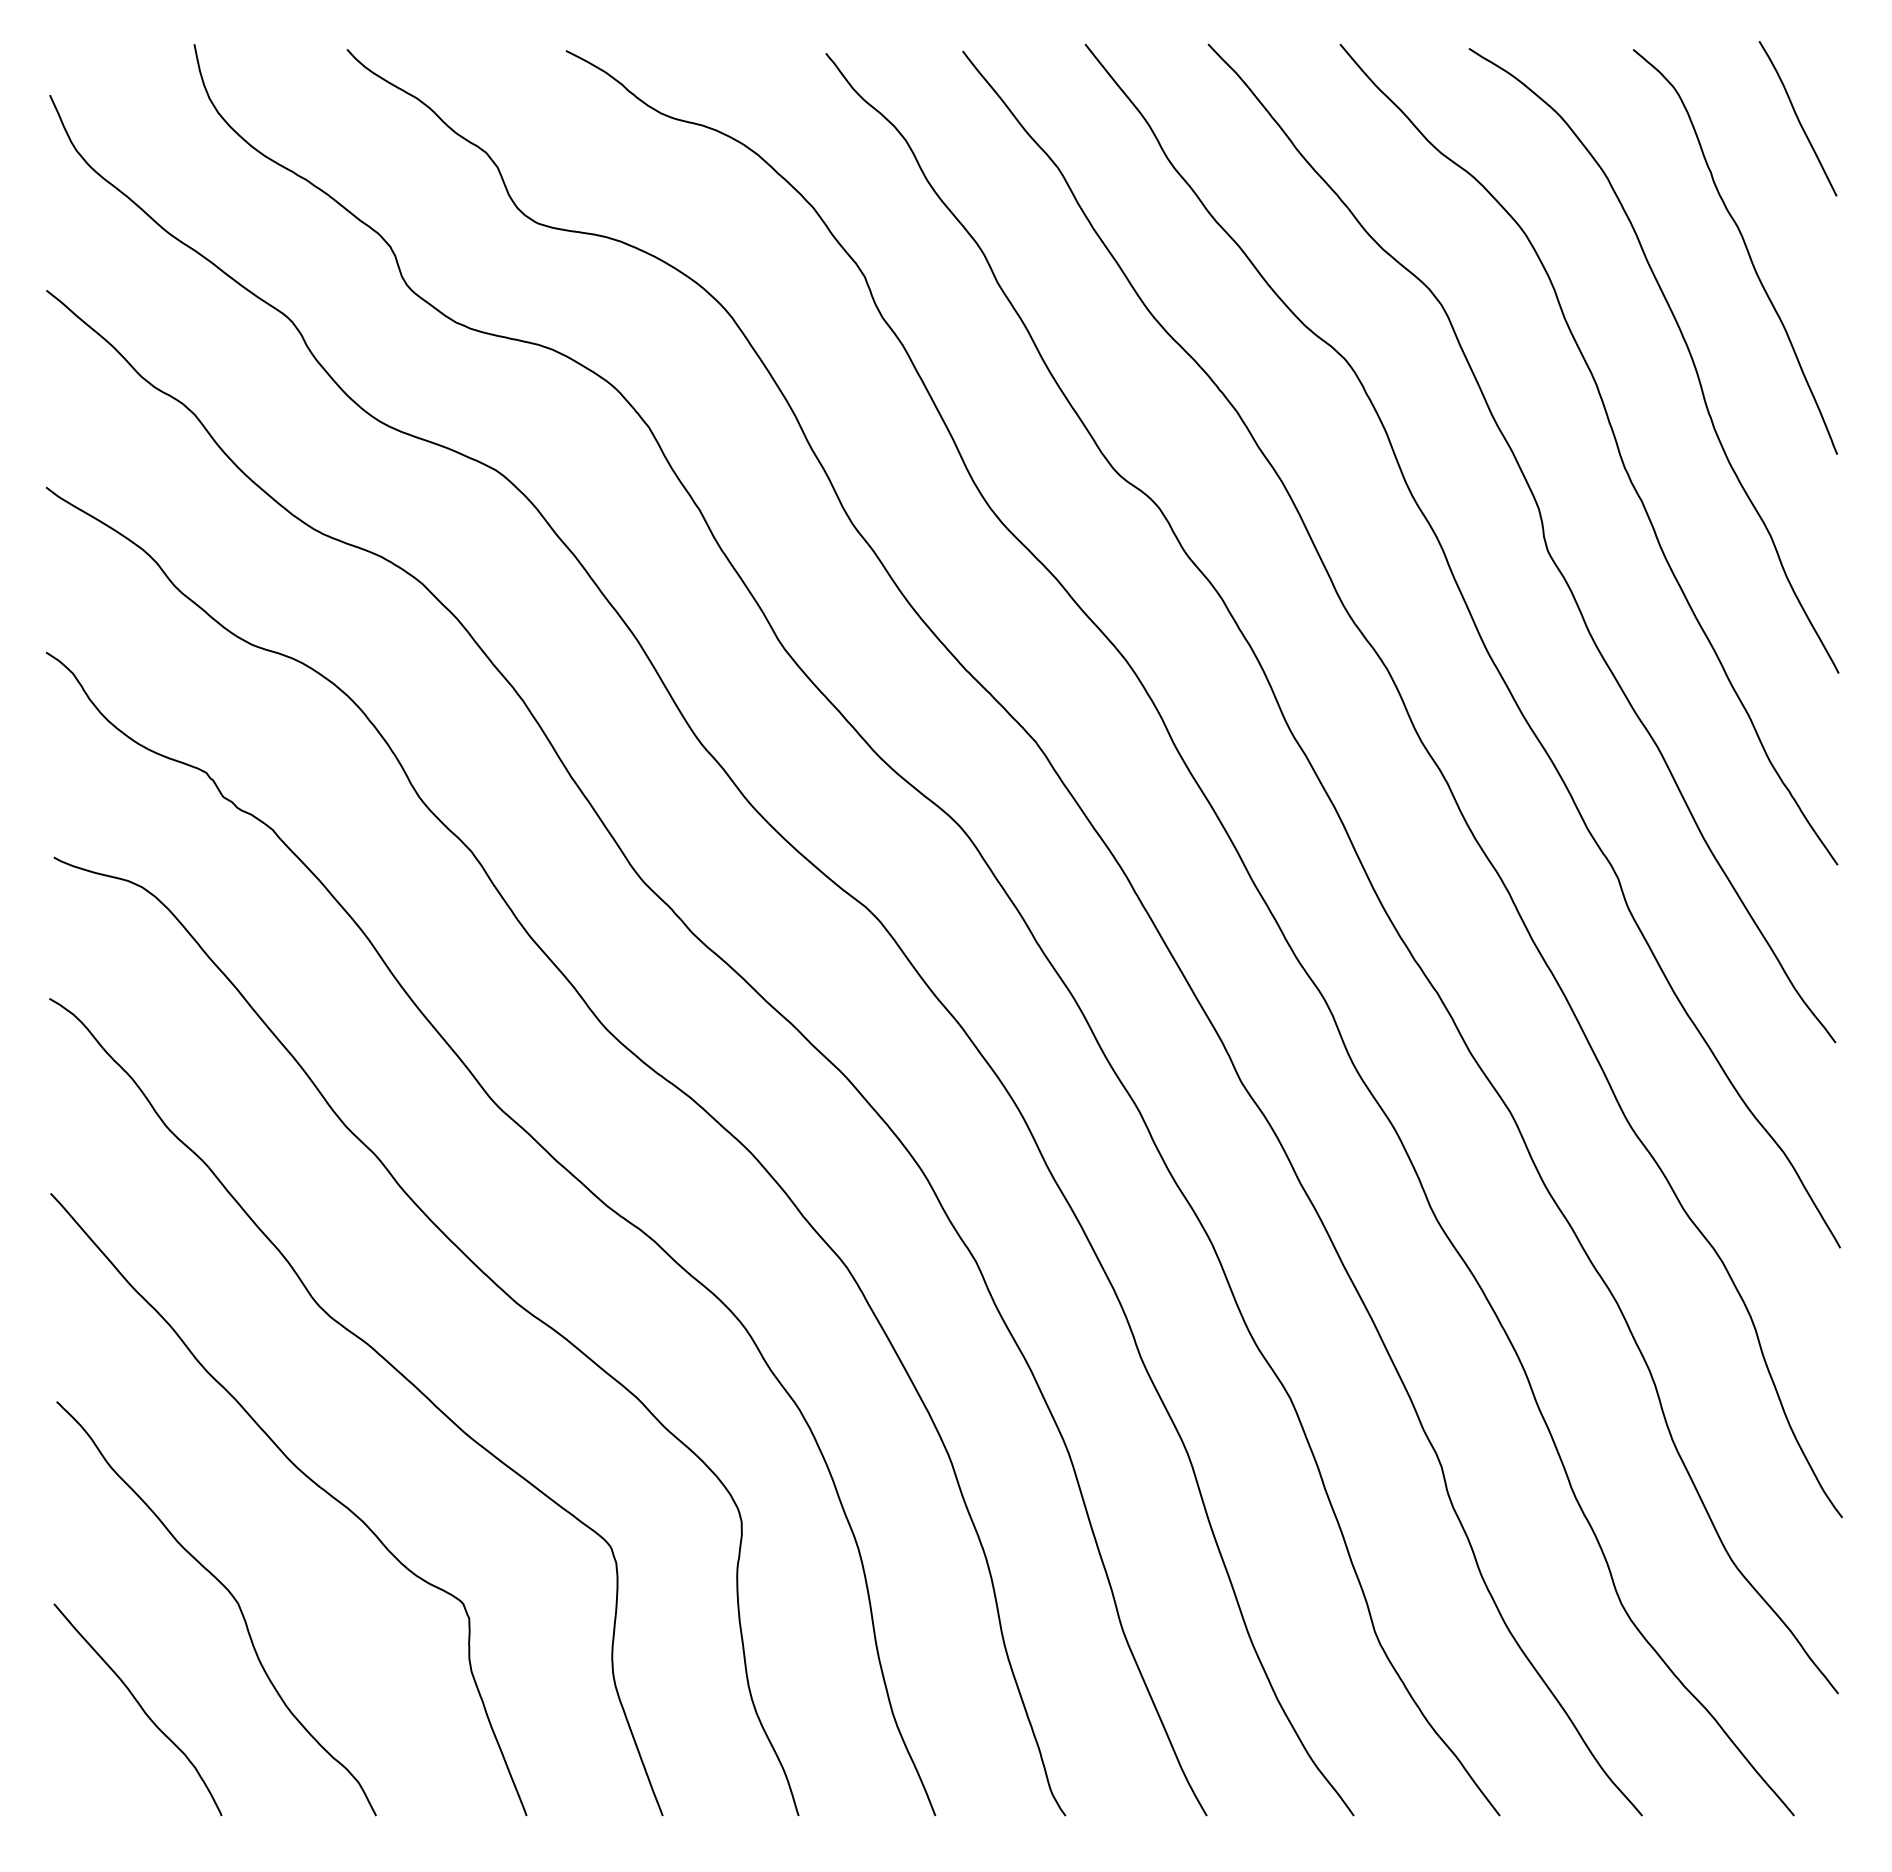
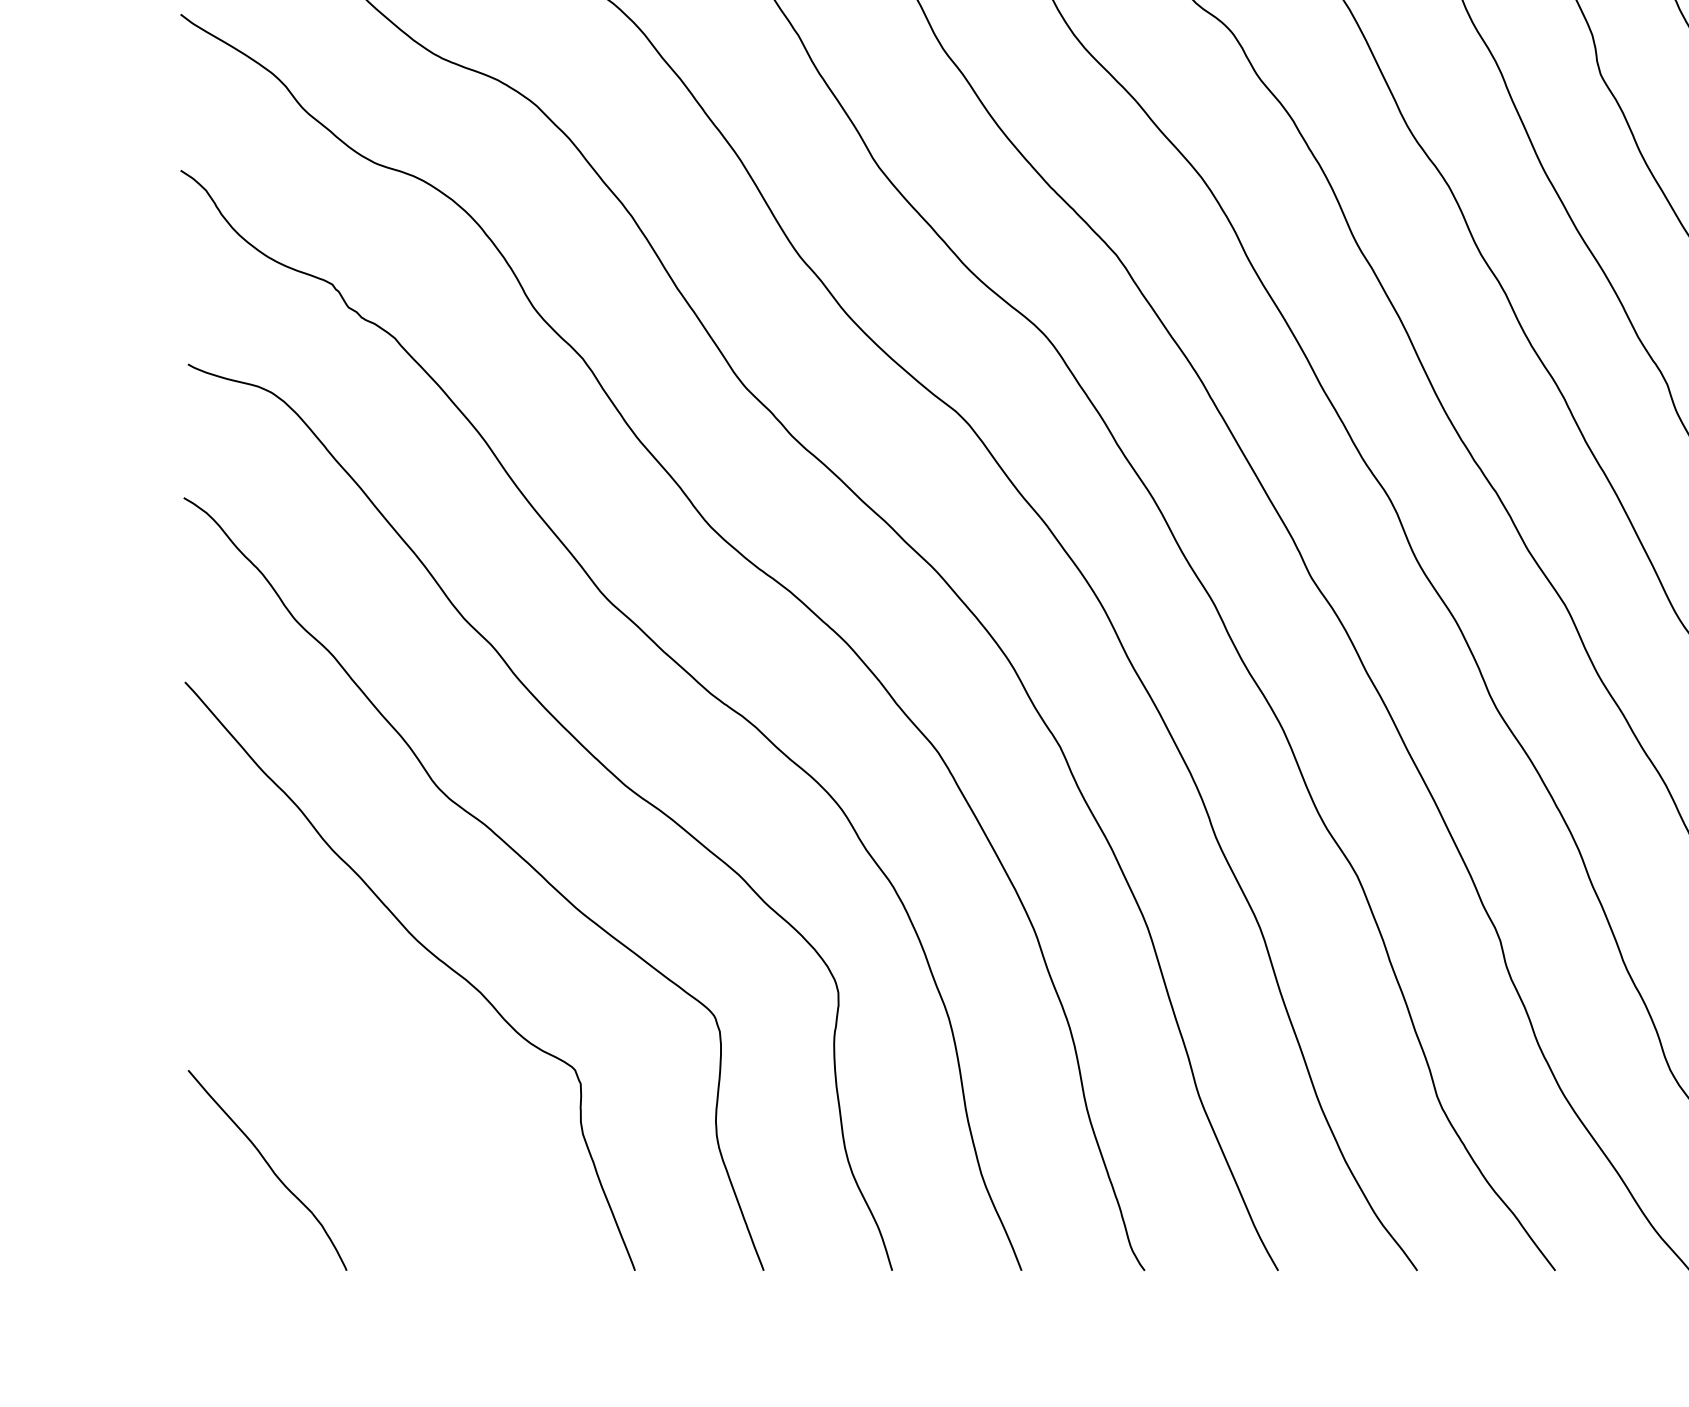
curve: (231, 1596) -> (355, 1063), removed

